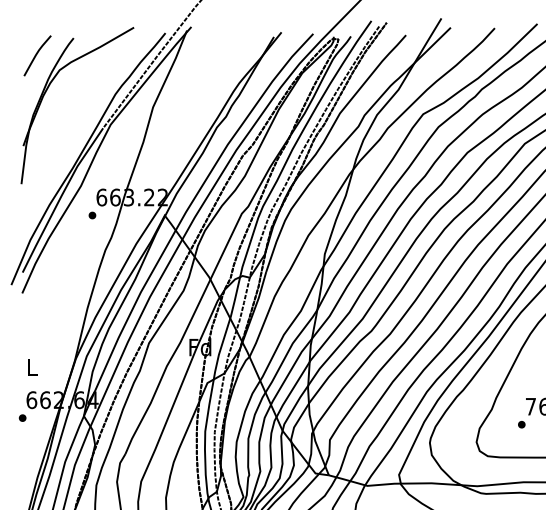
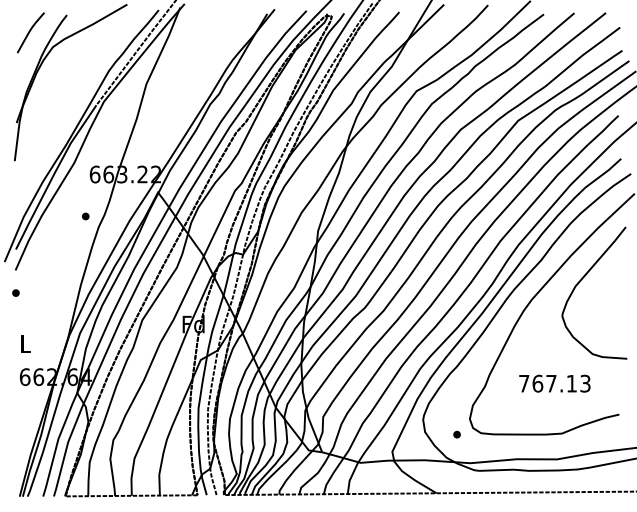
part: (92, 215) -> (85, 216), moved
part: (22, 417) -> (15, 292), moved
part: (521, 424) -> (456, 434), moved

